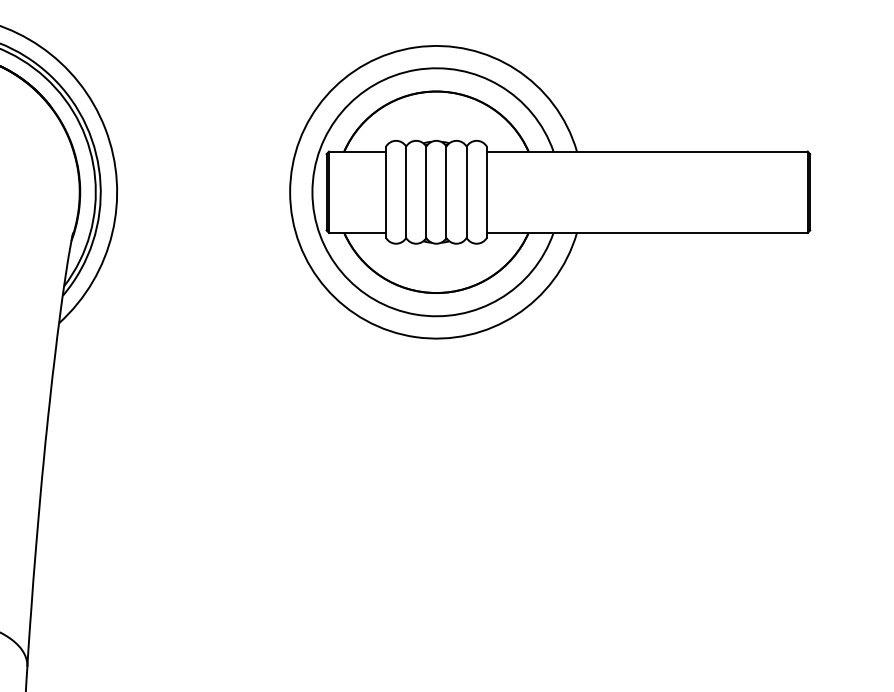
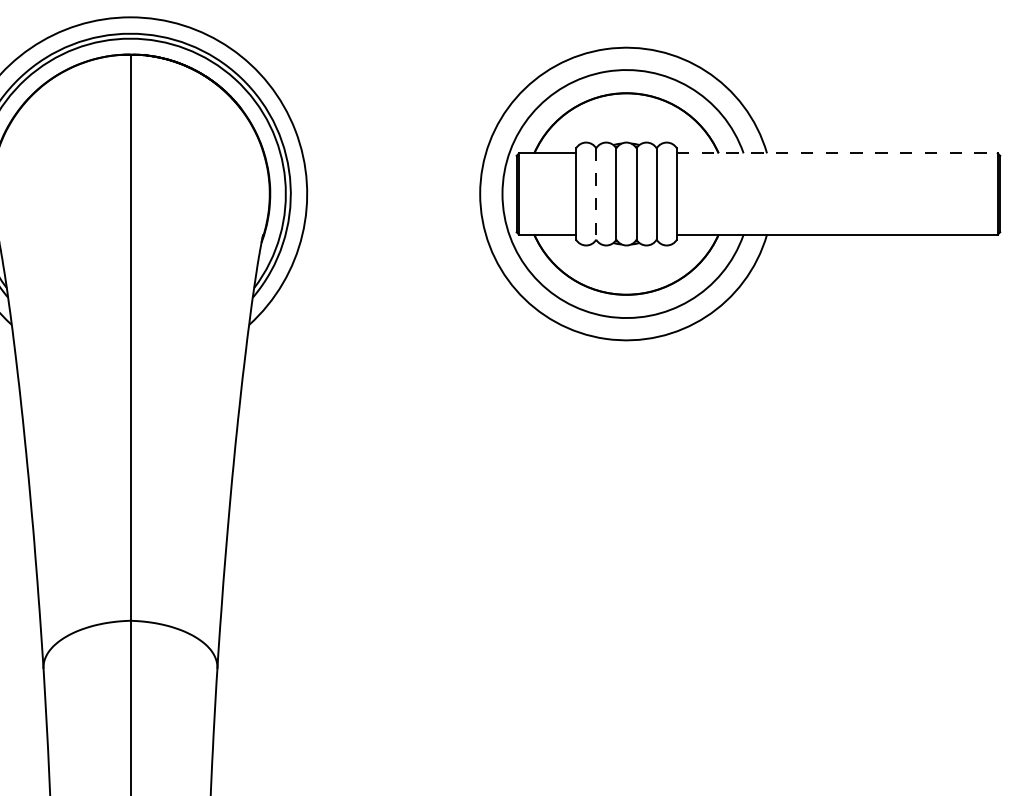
line: (647, 151) -> (837, 153), solid -> dashed
line: (406, 192) -> (596, 194), solid -> dashed

